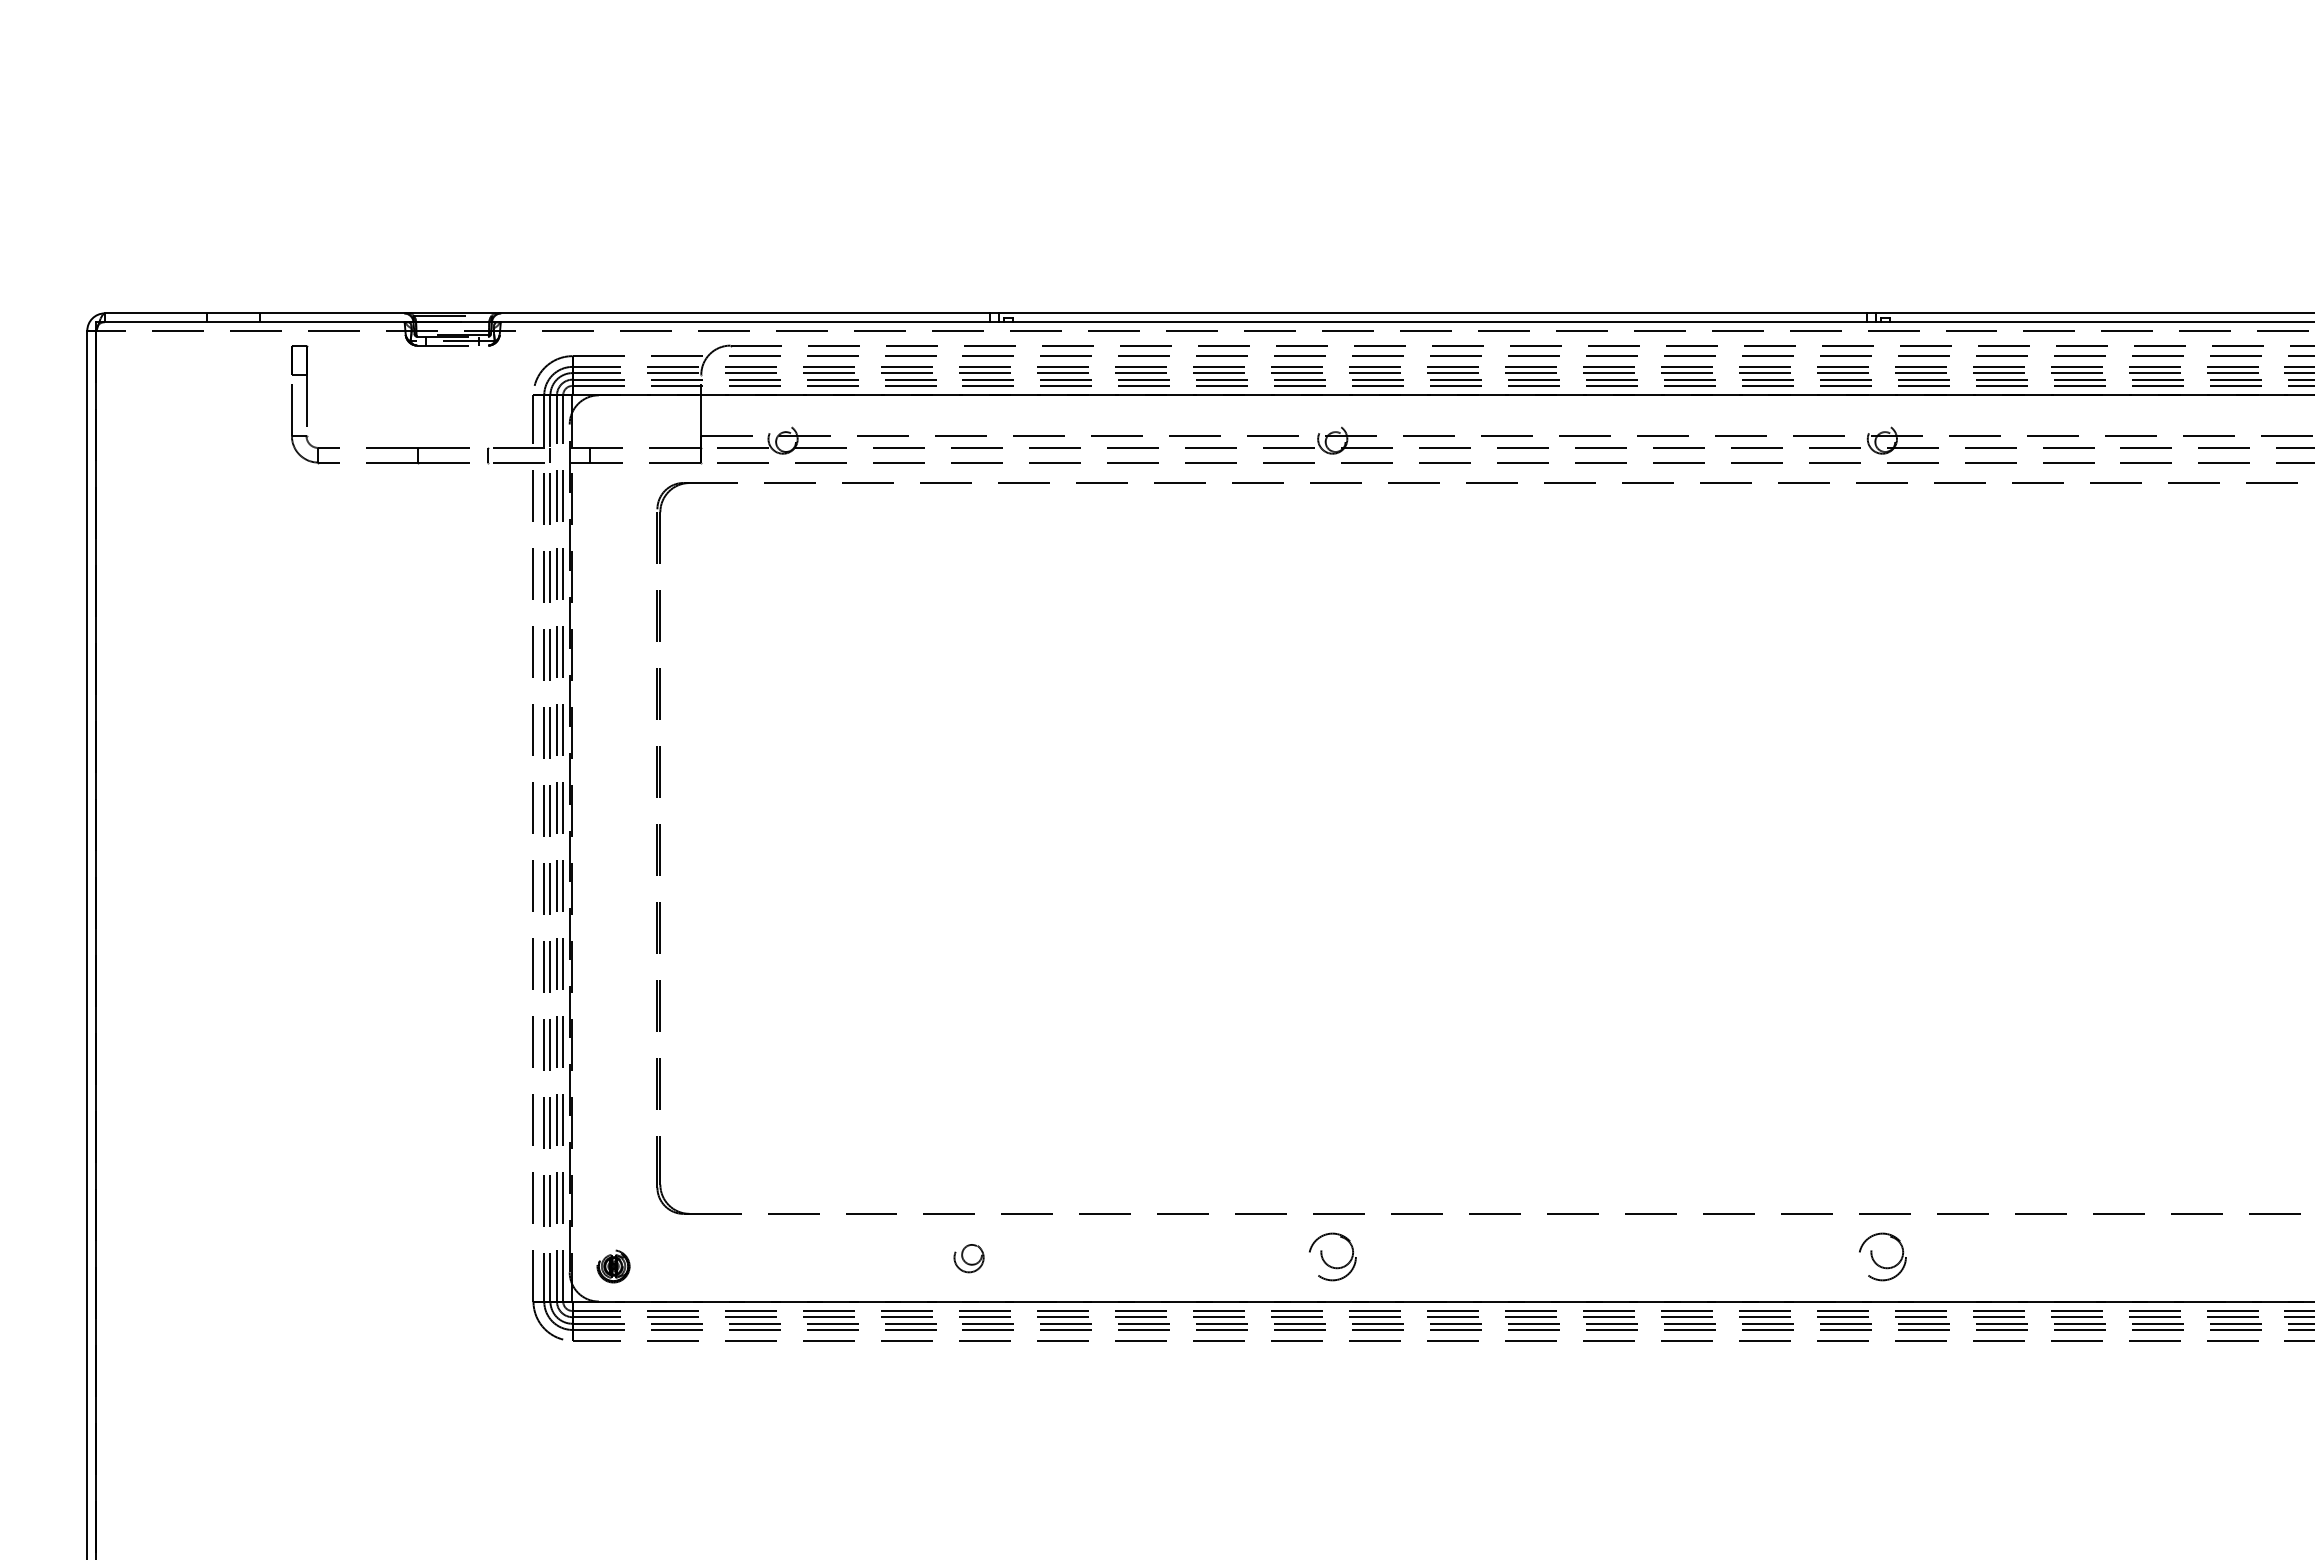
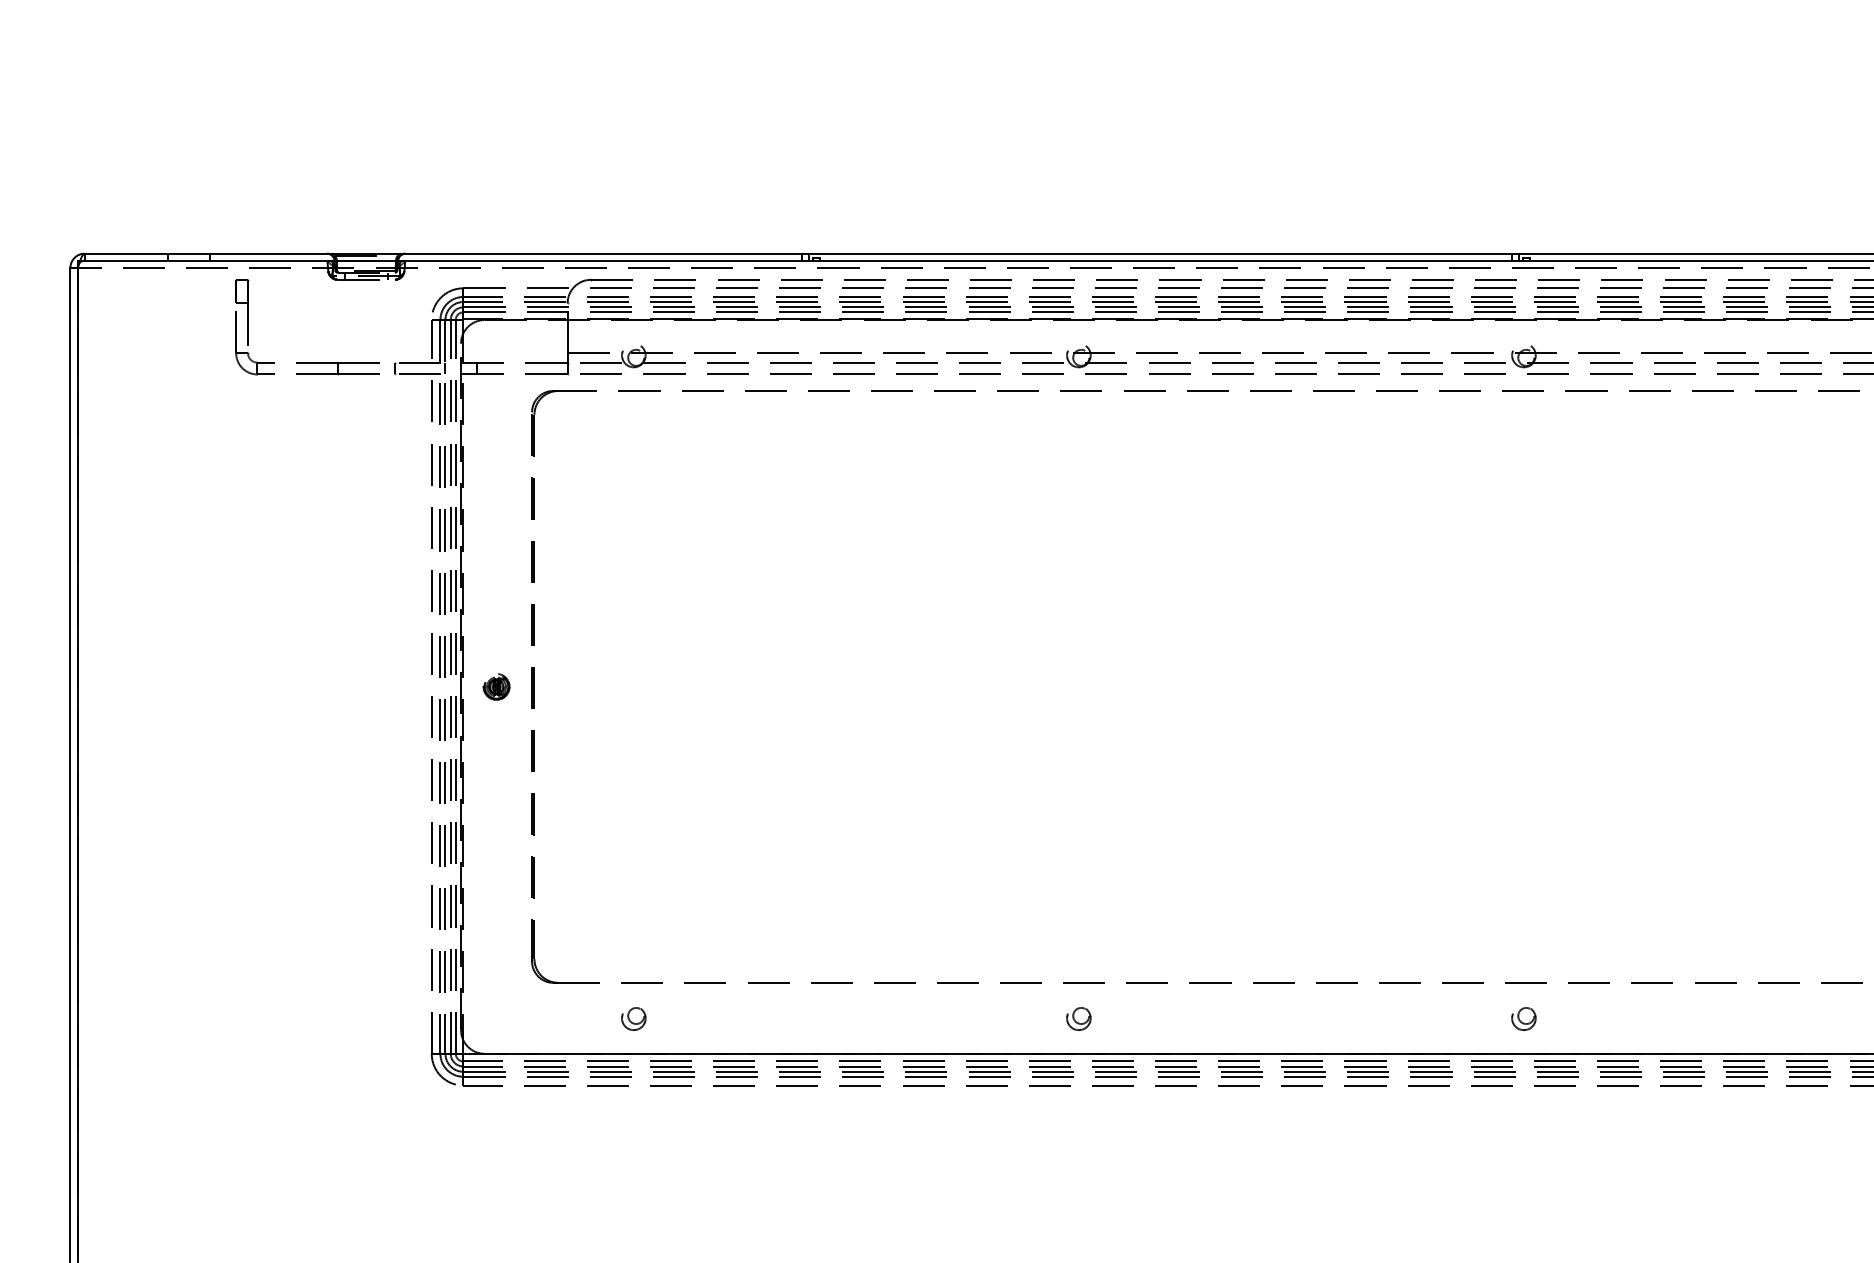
part: (968, 1258) -> (633, 1018), moved
part: (1332, 1258) -> (1078, 1018), size x0.62
part: (1881, 1258) -> (1523, 1018), size x0.62
part: (613, 1266) -> (496, 686), moved

